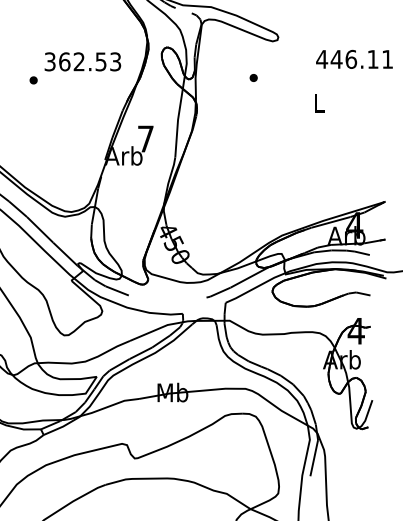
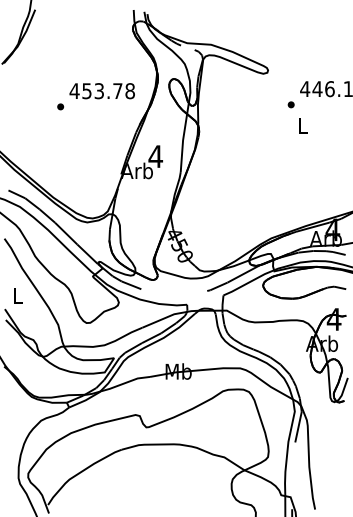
text: (81, 62) -> (101, 91), 362.53 -> 453.78
part: (252, 77) -> (290, 104), moved
text: (145, 138) -> (155, 156), 7 -> 4

